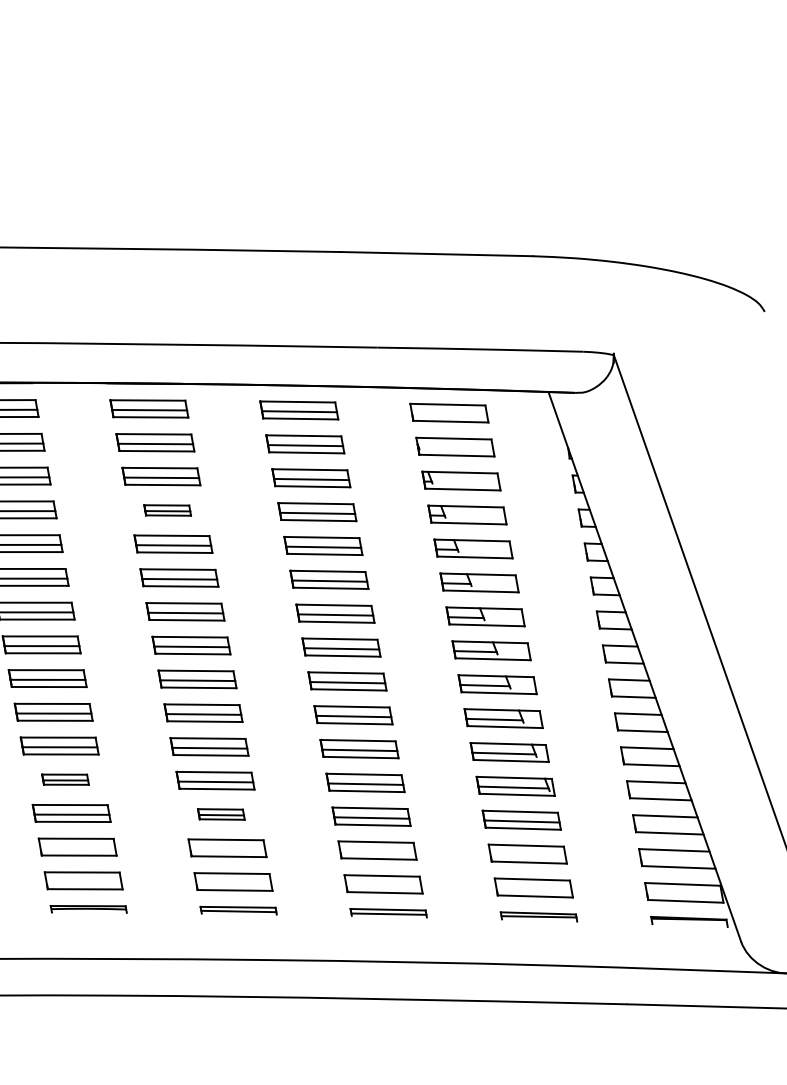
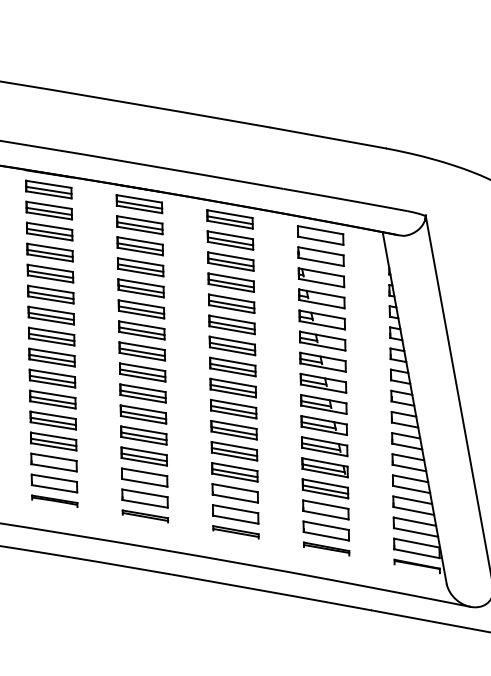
part: (167, 510) -> (140, 267), size x1.67
part: (64, 779) -> (52, 420), size x1.67
part: (220, 814) -> (143, 456), size x1.67

